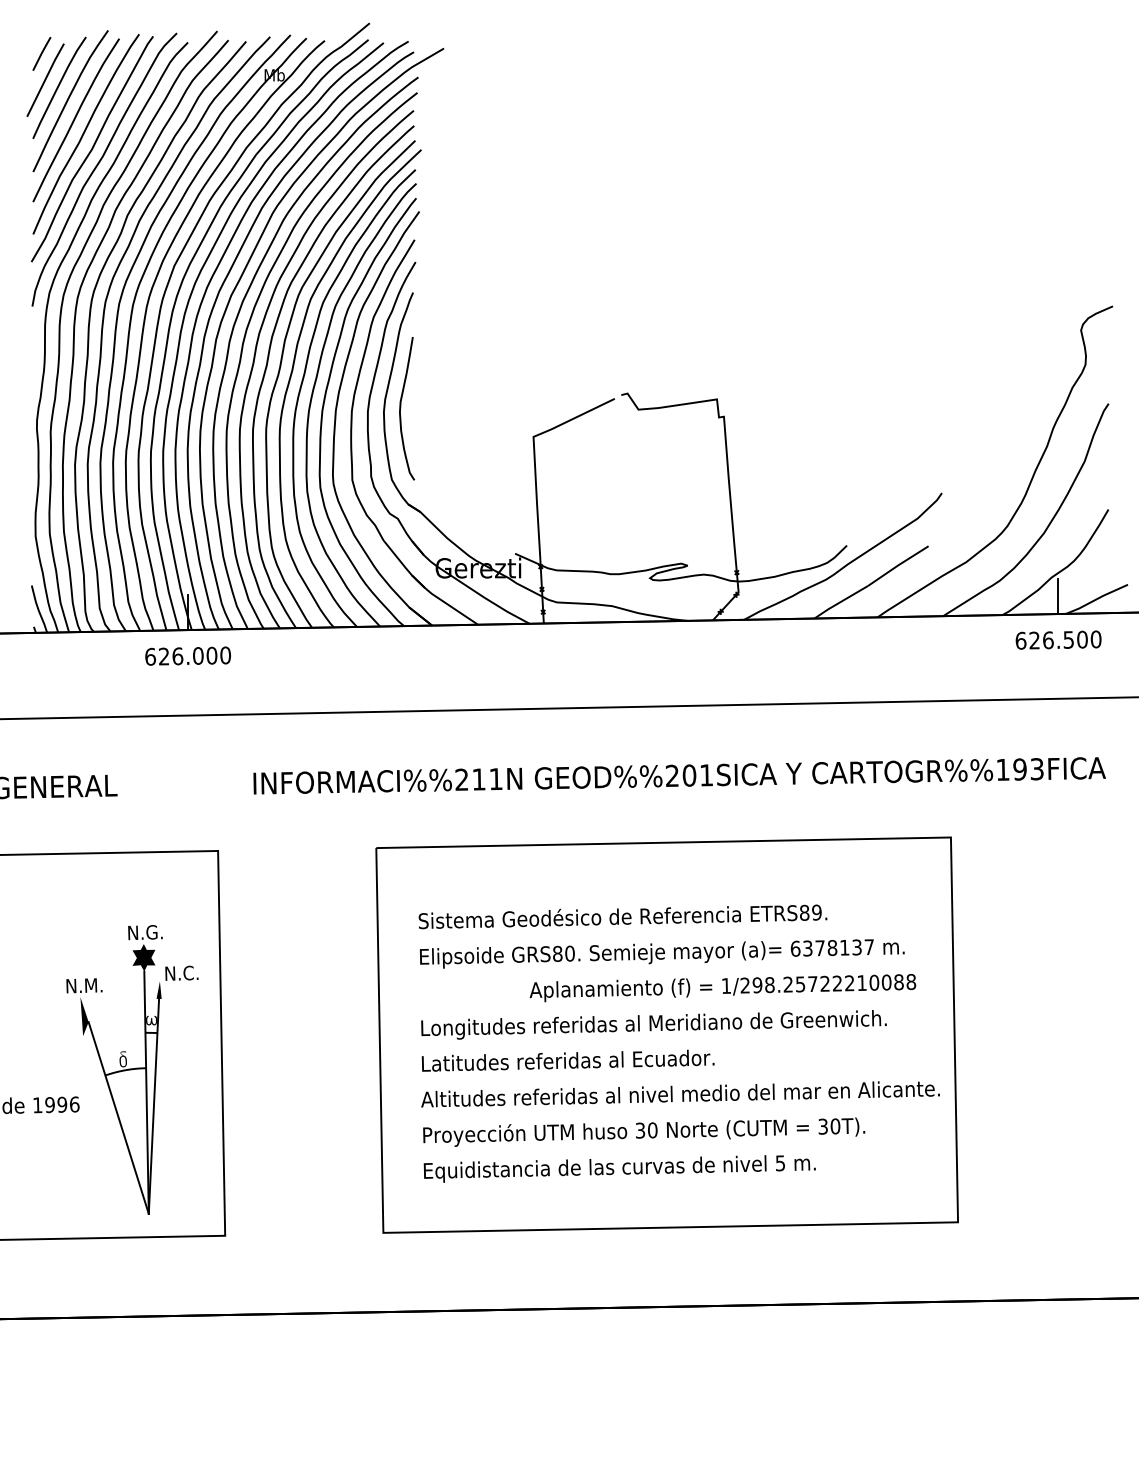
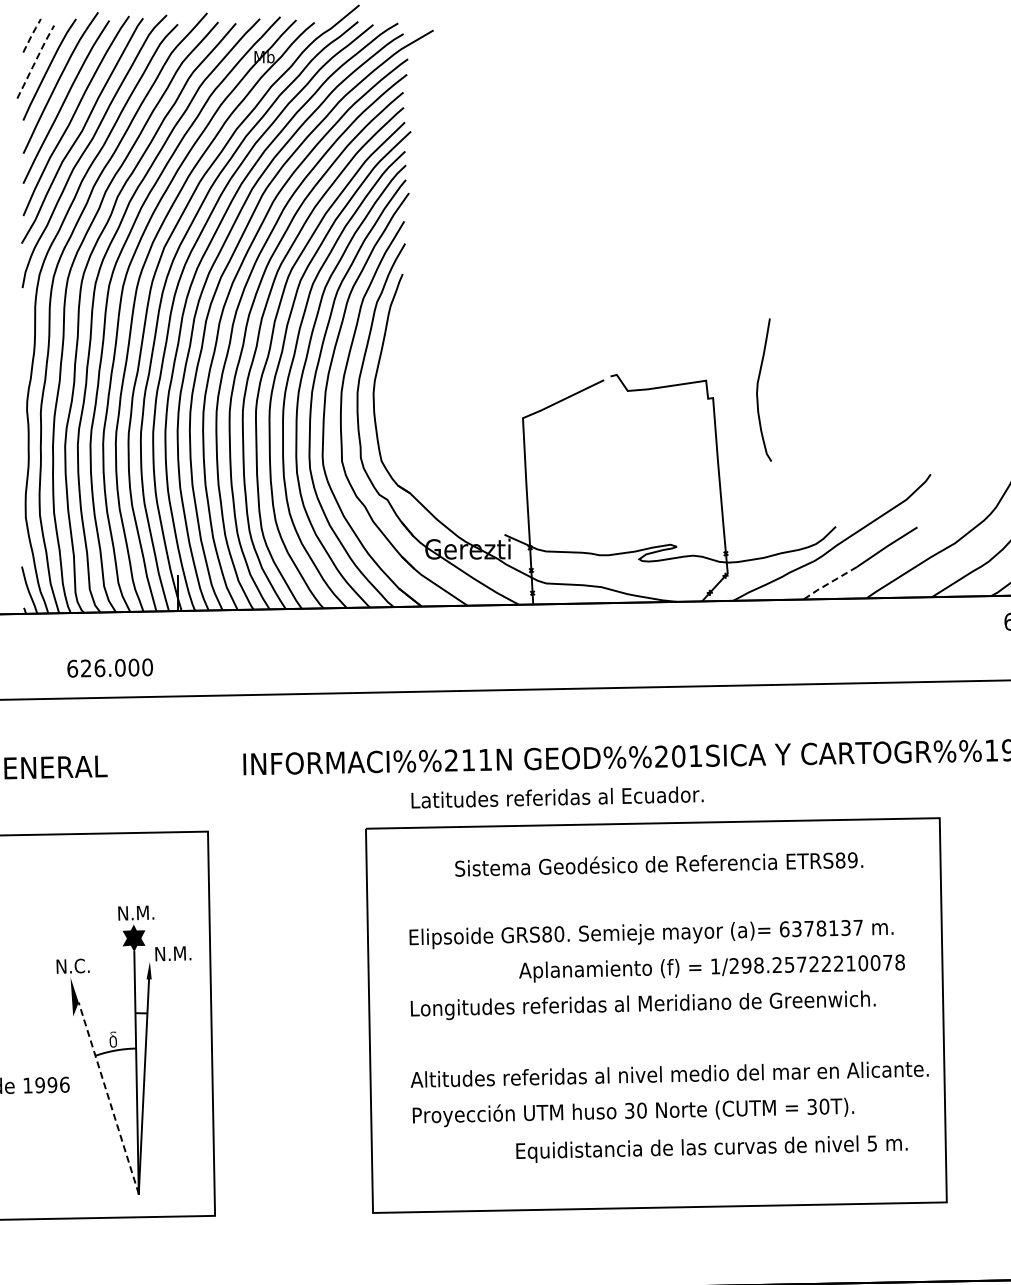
line: (41, 53) -> (31, 35), solid -> dashed
line: (45, 79) -> (35, 61), solid -> dashed
curve: (401, 408) -> (758, 389), moved
line: (840, 602) -> (829, 583), solid -> dashed
text: (187, 655) -> (109, 667), moved
text: (622, 916) -> (658, 864), moved
text: (155, 932) -> (145, 913), N.G. -> N.M.
text: (192, 972) -> (182, 952), N.C. -> N.M.
text: (898, 982) -> (887, 962), 1/298.25722210088 -> 1/298.25722210078
text: (93, 985) -> (83, 965), N.M. -> N.C.
fill: (151, 1020) -> (141, 1000), removed
text: (567, 1060) -> (556, 797), moved
line: (118, 1117) -> (108, 1097), solid -> dashed
text: (619, 1168) -> (711, 1148), moved

